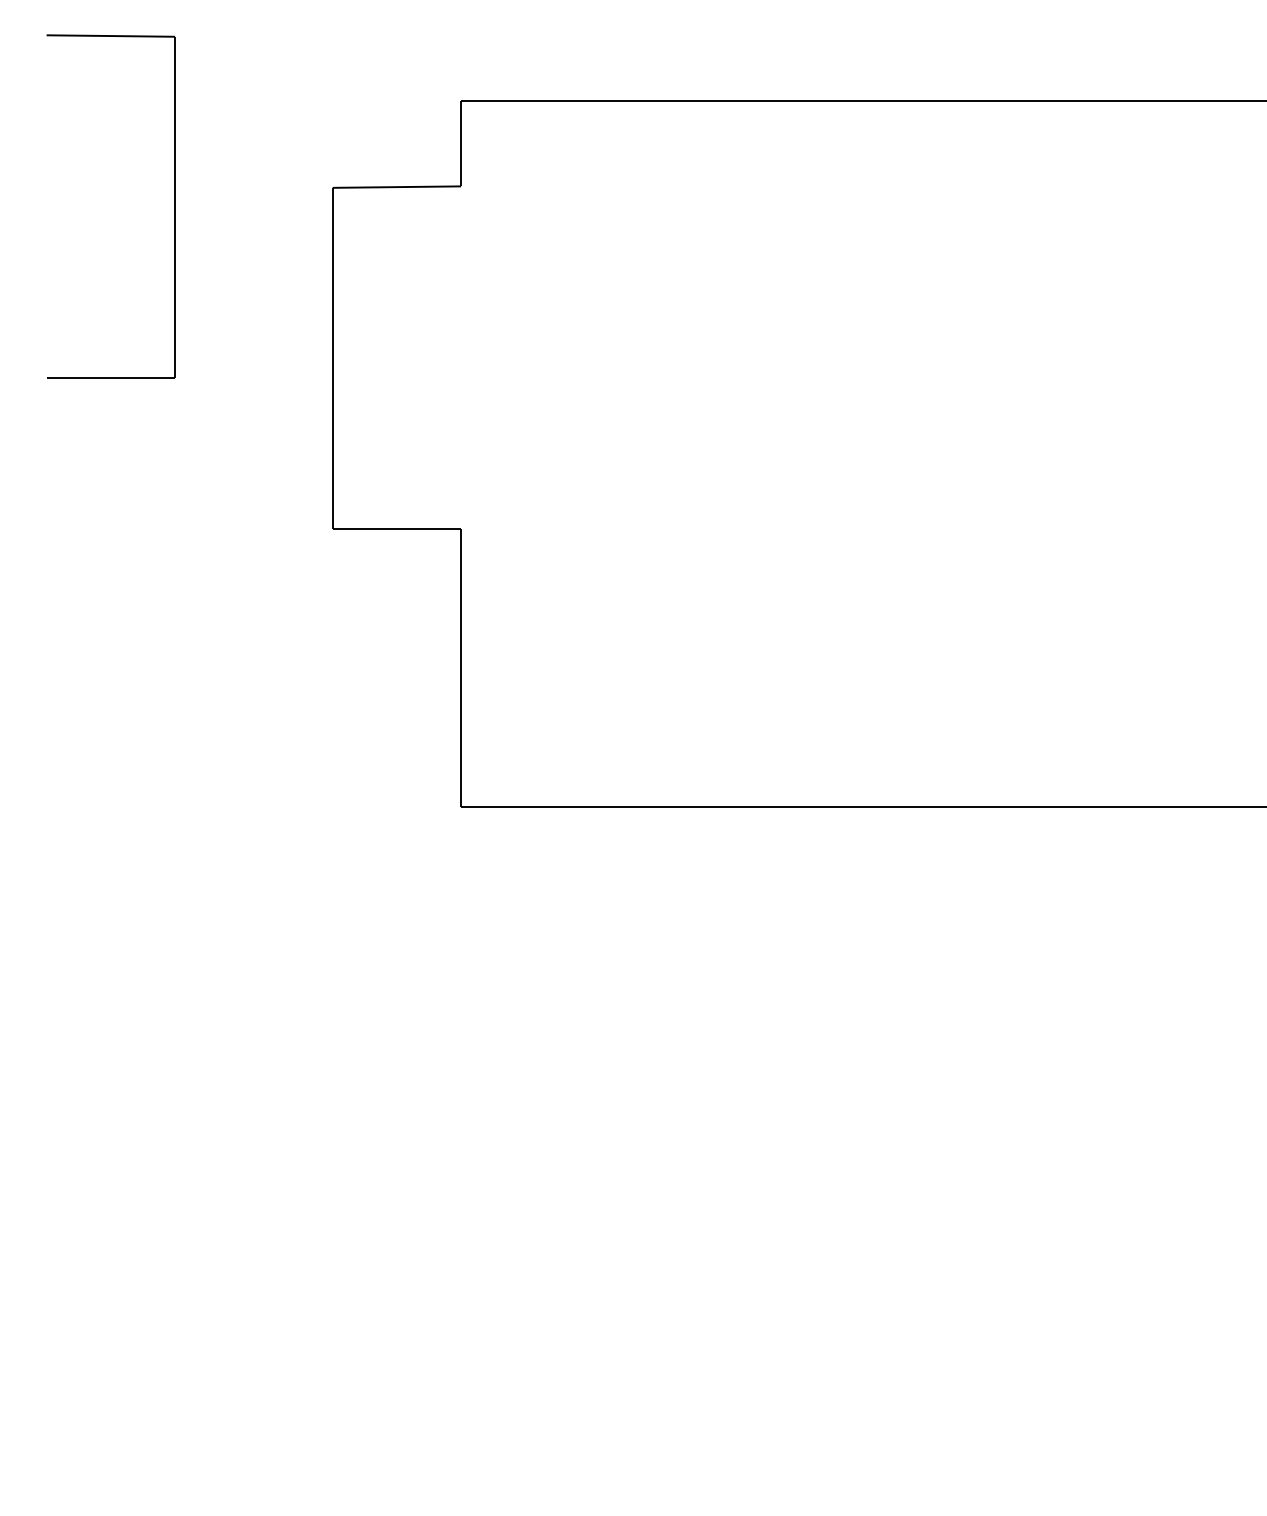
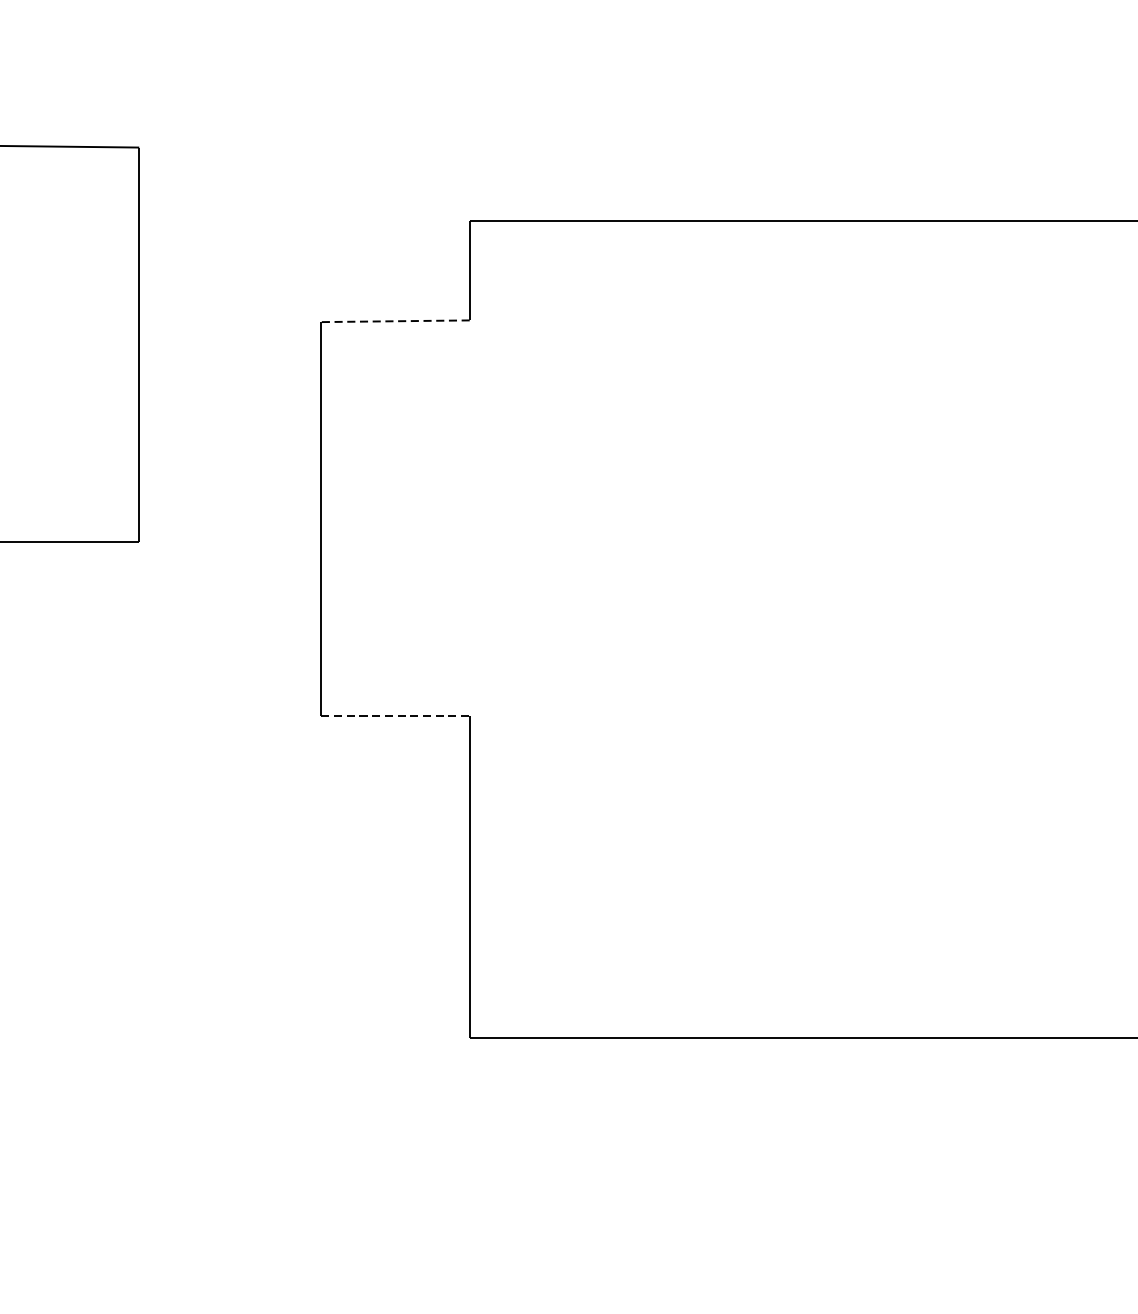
line: (396, 187) -> (395, 321), solid -> dashed
line: (397, 528) -> (396, 715), solid -> dashed

